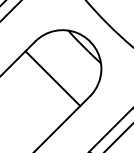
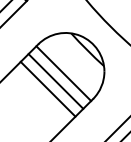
line: (60, 70) -> (63, 73), added
line: (44, 86) -> (47, 89), added

